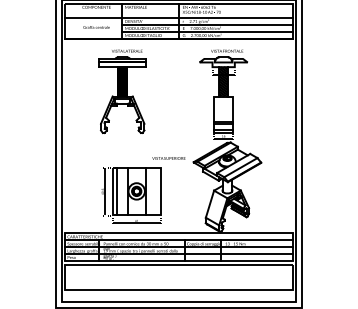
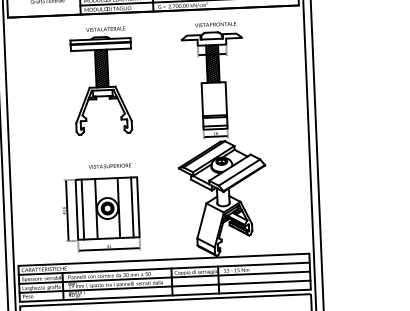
part: (122, 91) -> (102, 80), moved
text: (168, 158) -> (109, 166), moved
line: (156, 190) -> (132, 206), added

